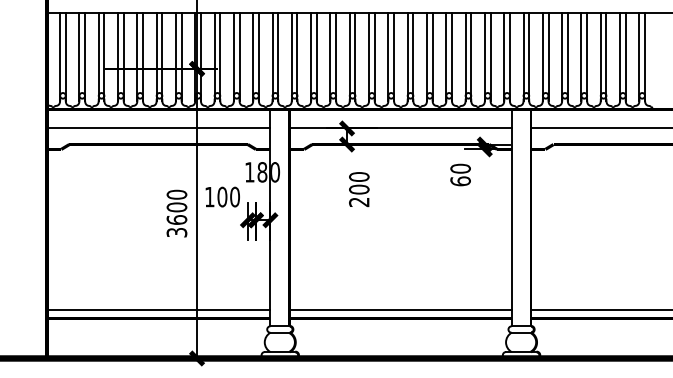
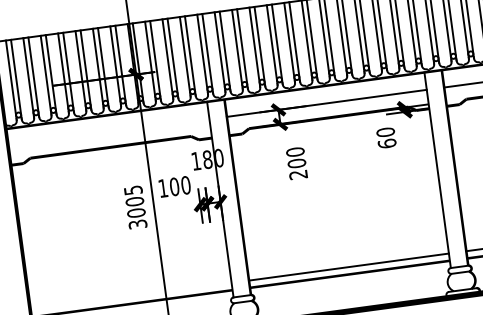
line: (158, 128) -> (108, 132), removed
text: (176, 206) -> (134, 200), 3600 -> 3005
line: (158, 310) -> (130, 296), removed

